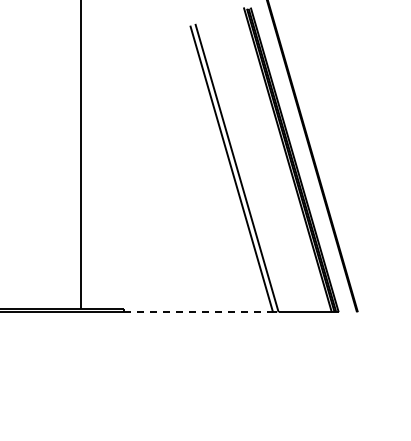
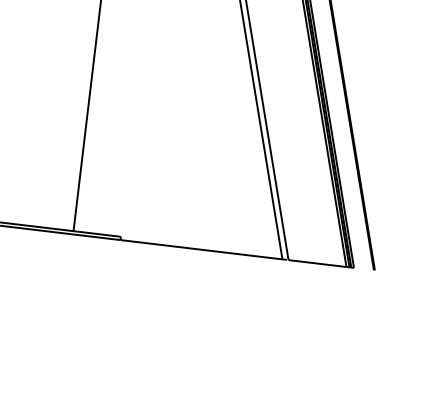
line: (199, 312) -> (202, 250), dashed -> solid

